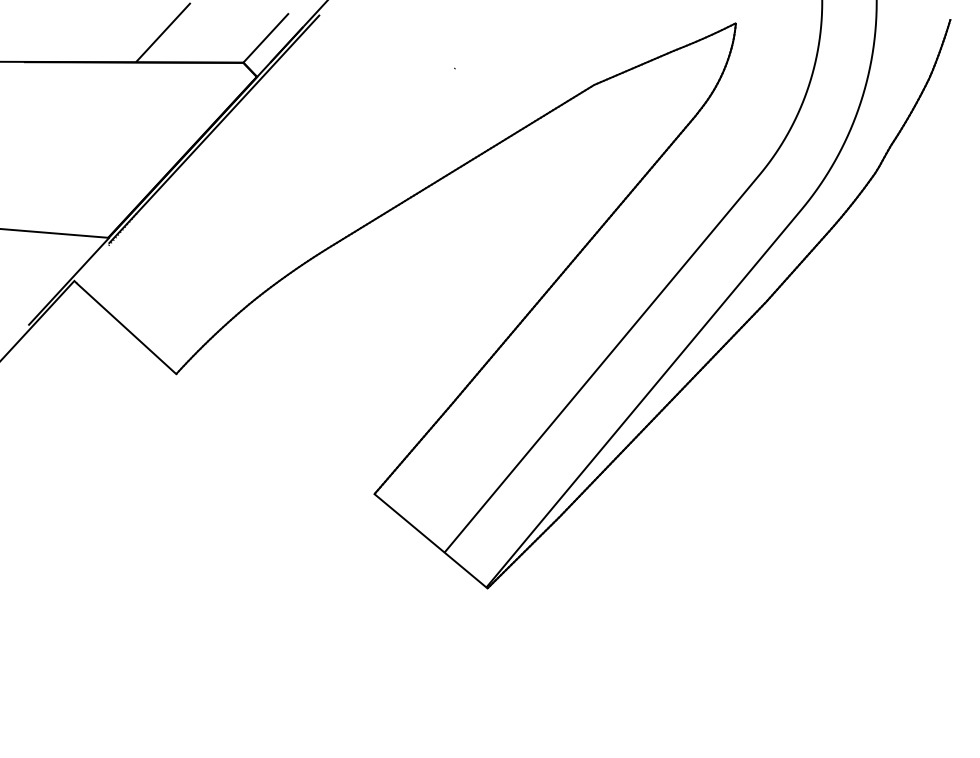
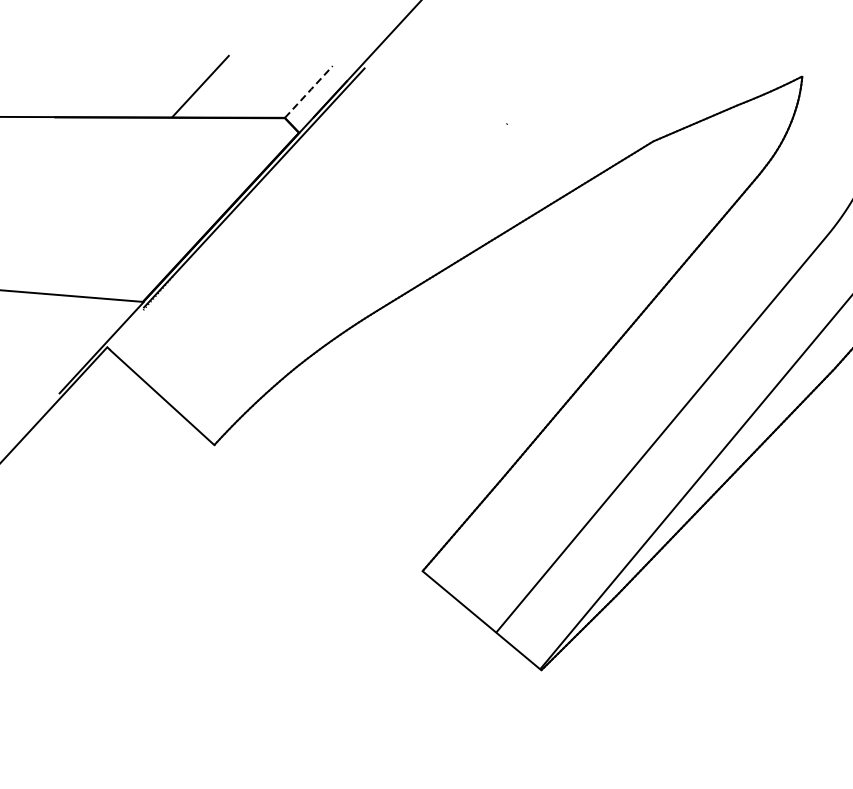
line: (266, 37) -> (309, 91), solid -> dashed

